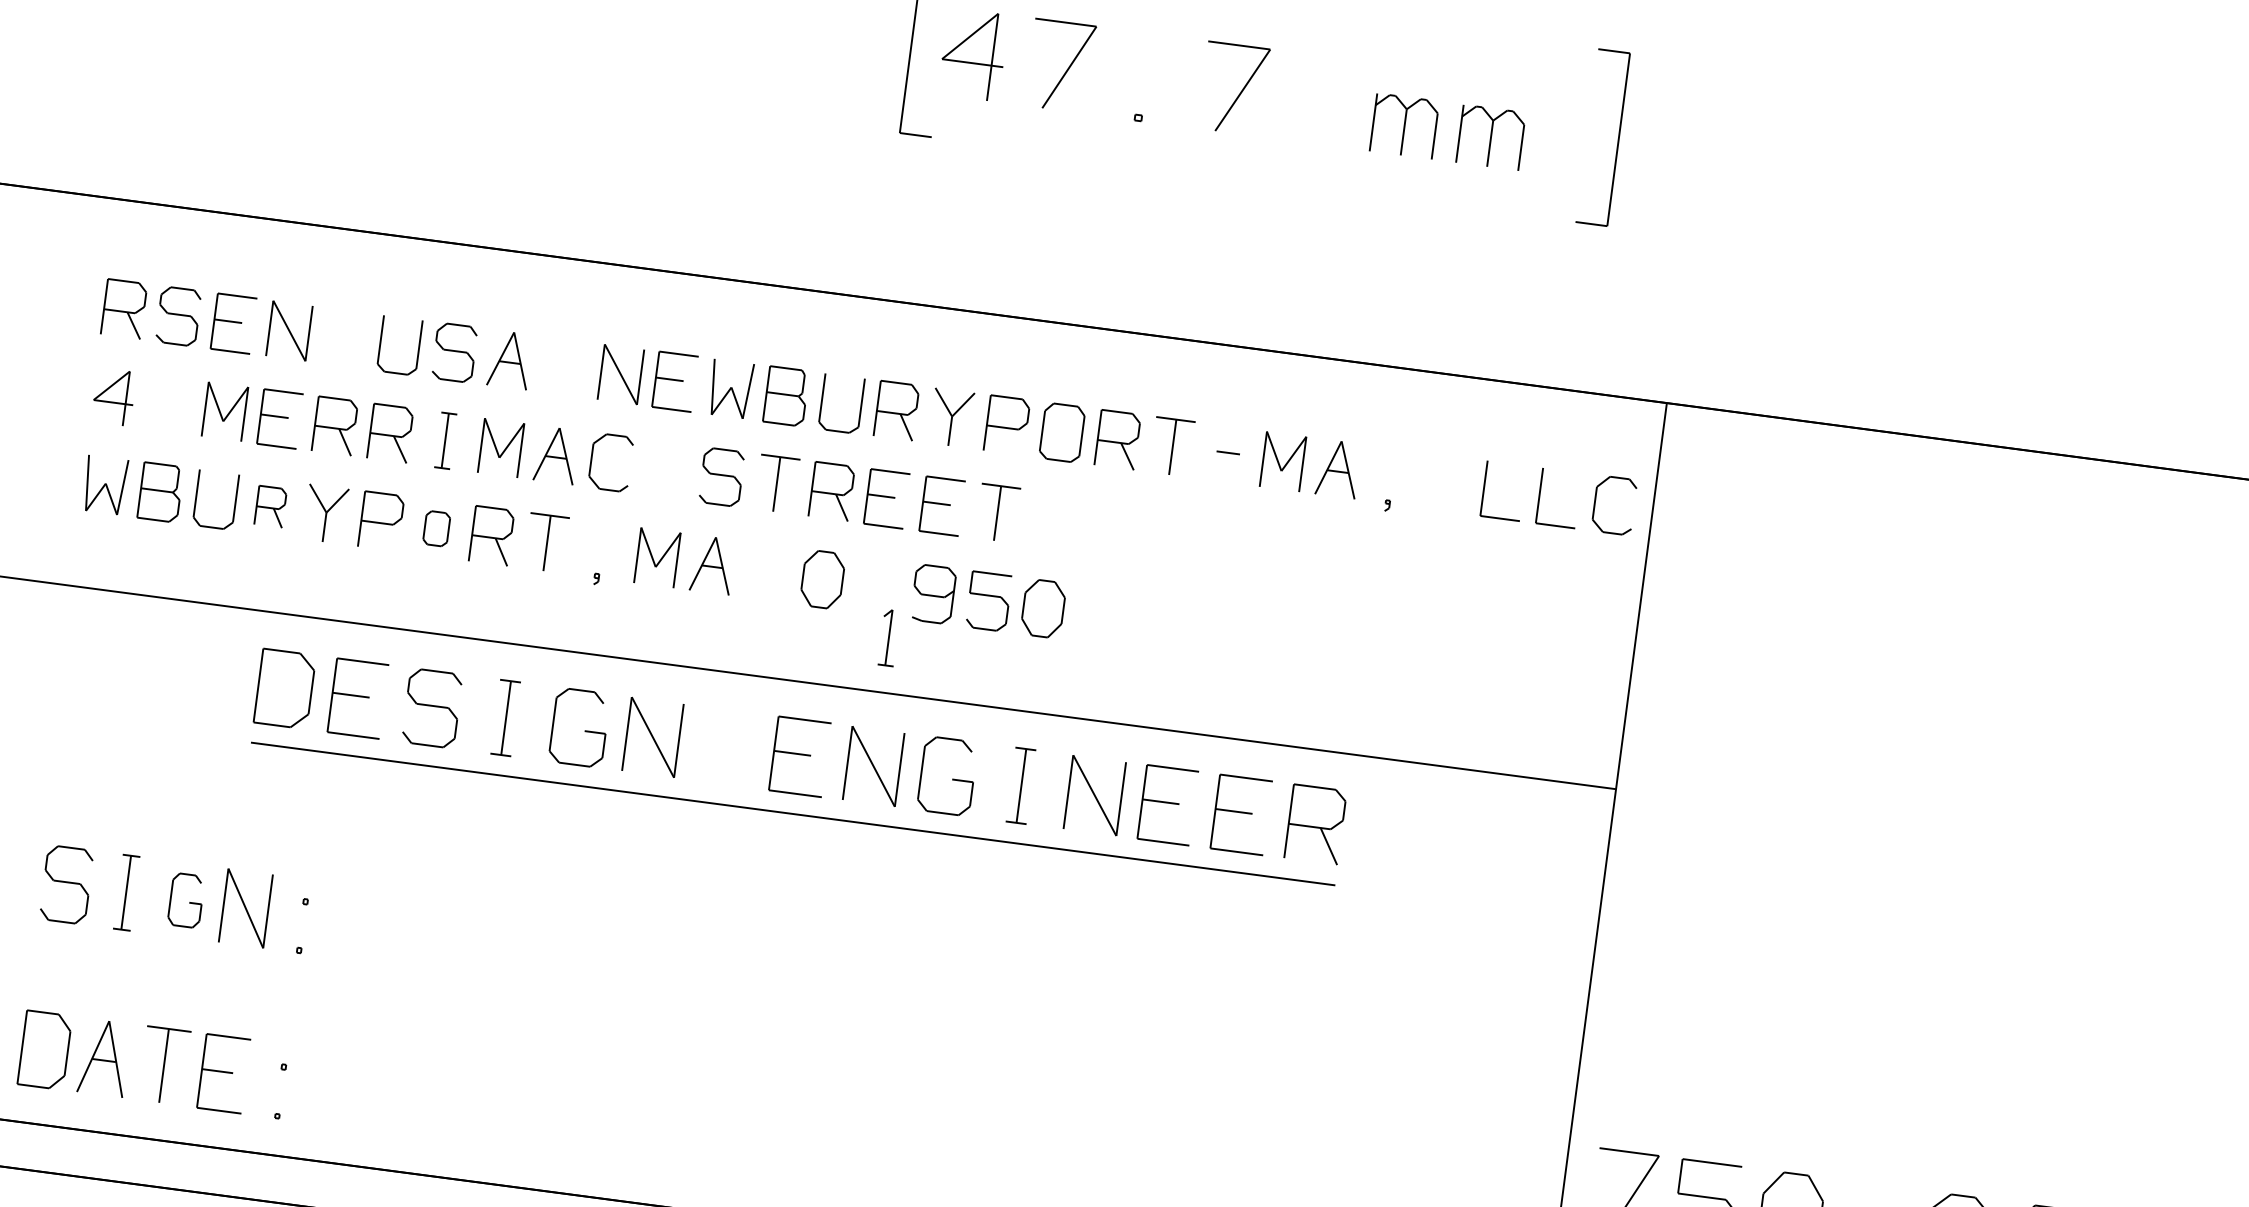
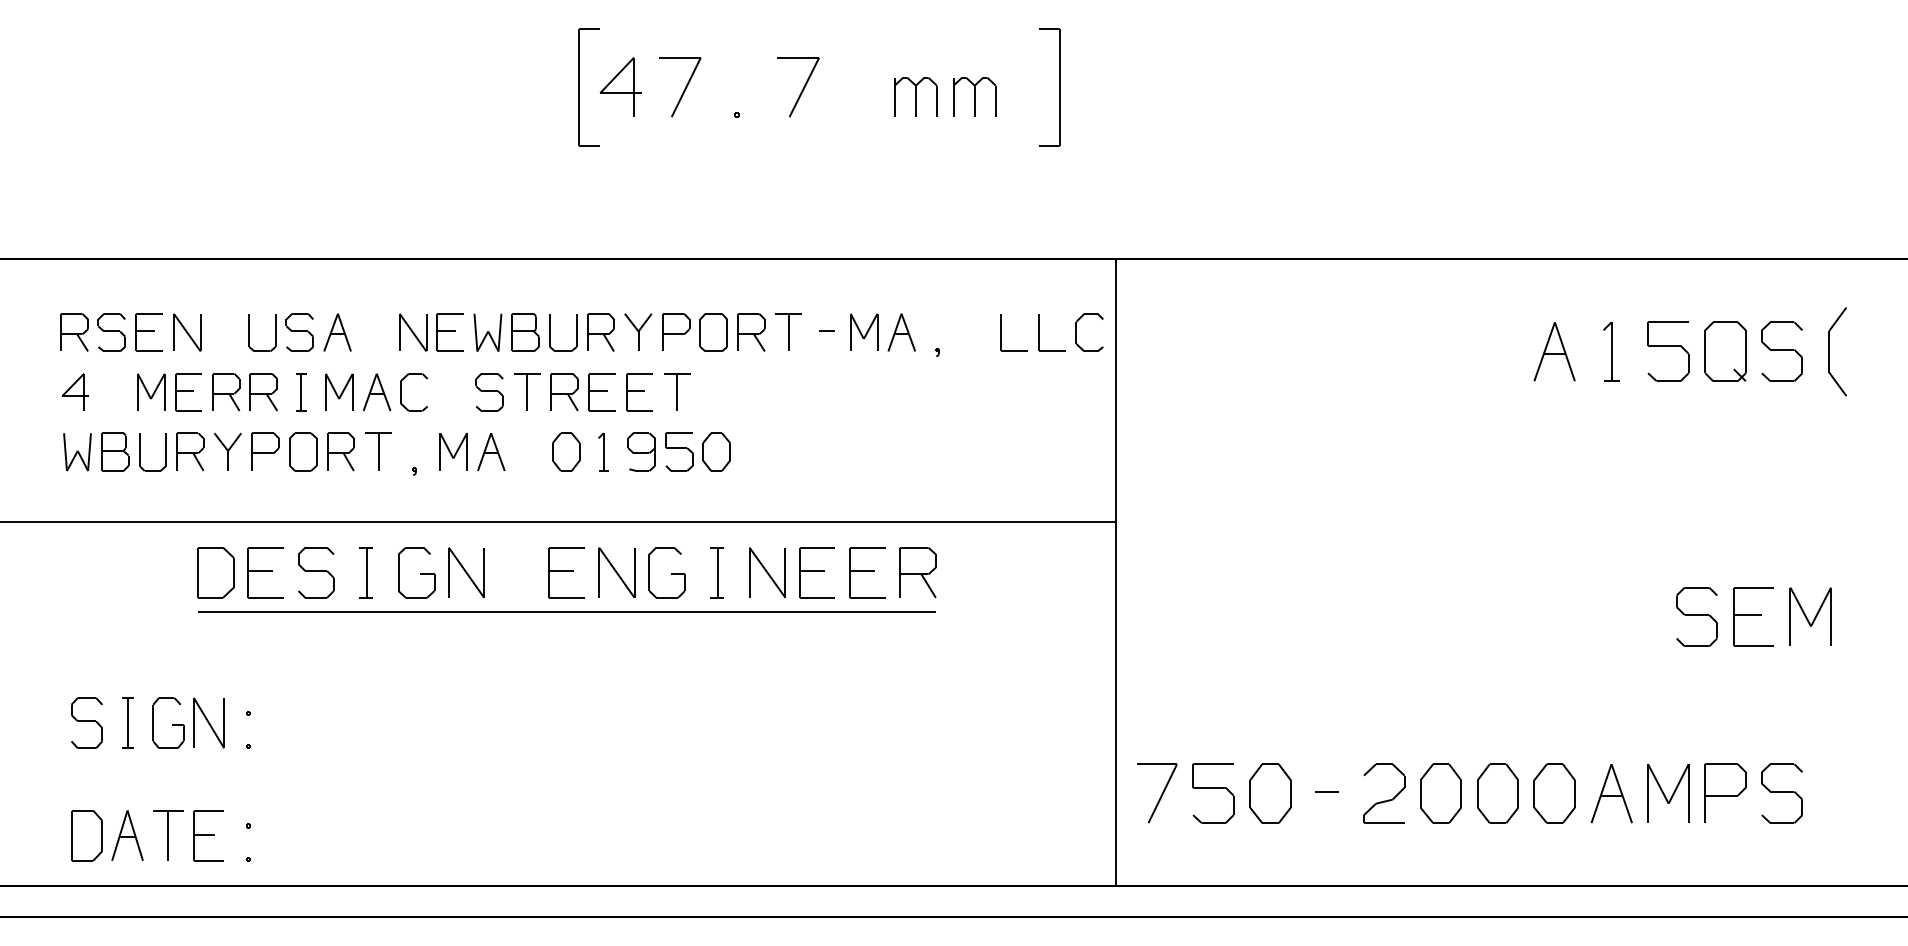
part: (271, 506) -> (190, 451), size x1.43
part: (437, 527) -> (303, 451), size x1.67
part: (888, 636) -> (603, 451), moved
part: (186, 899) -> (168, 722), size x1.43

